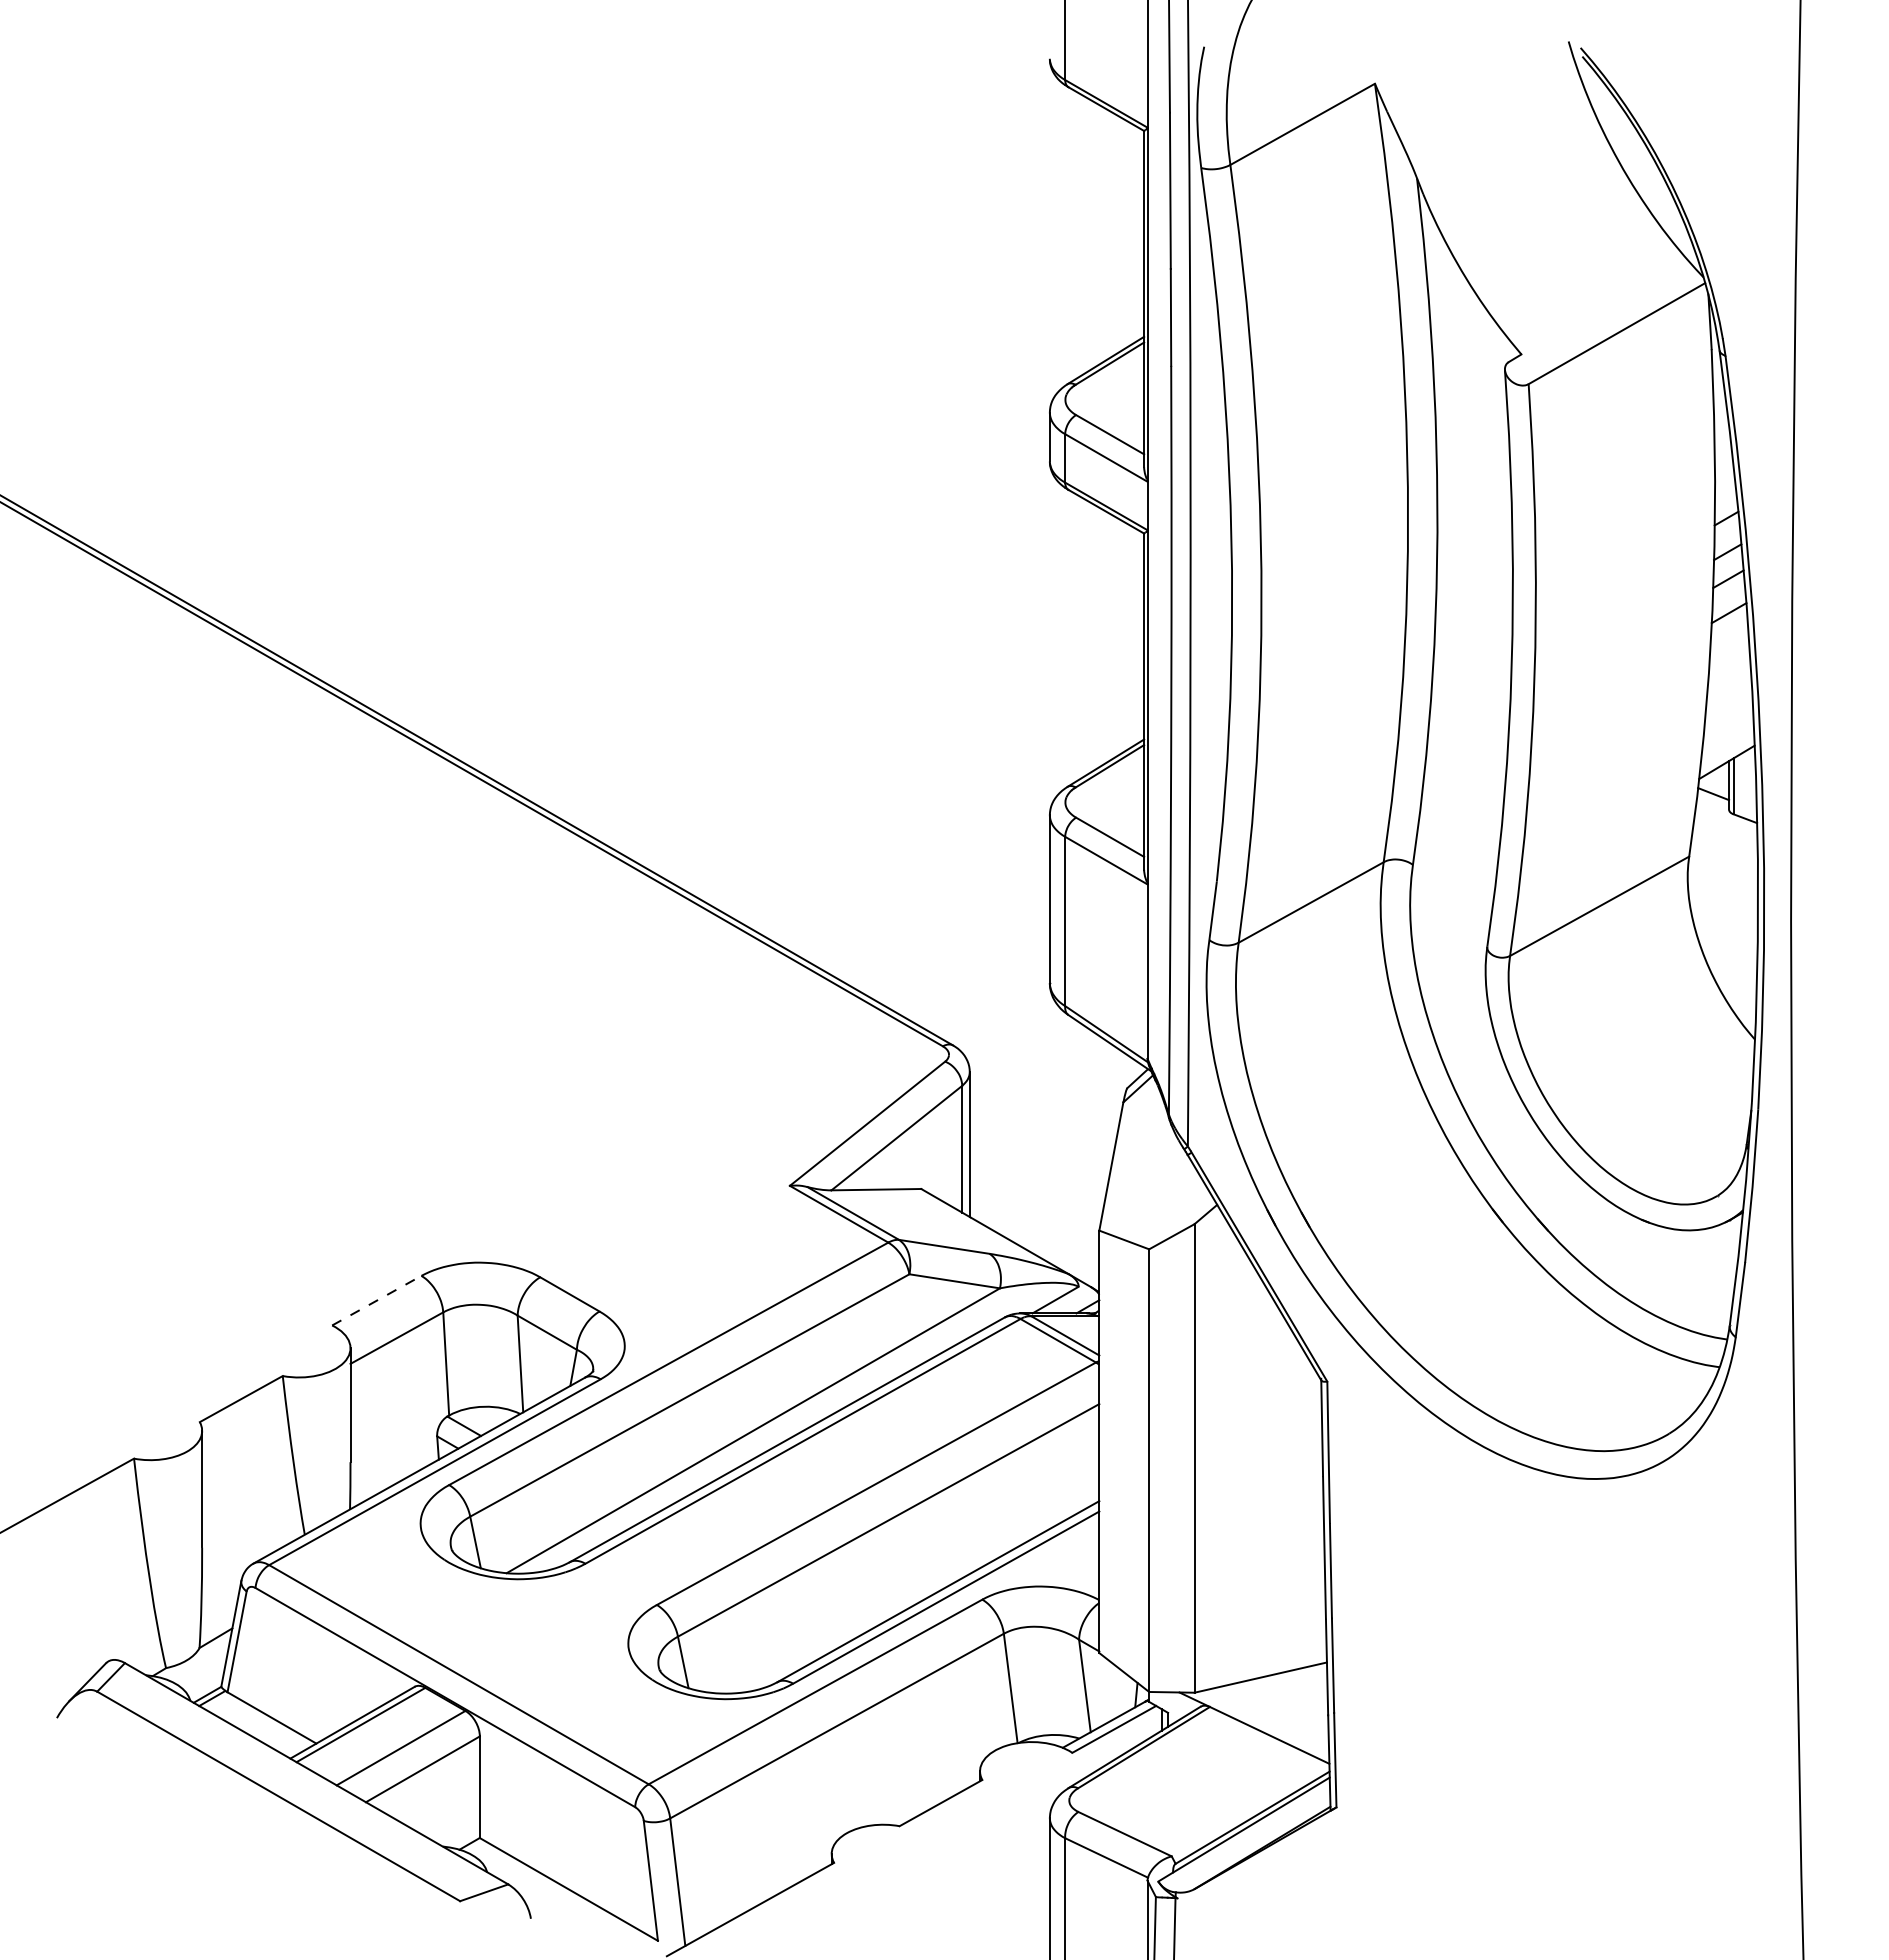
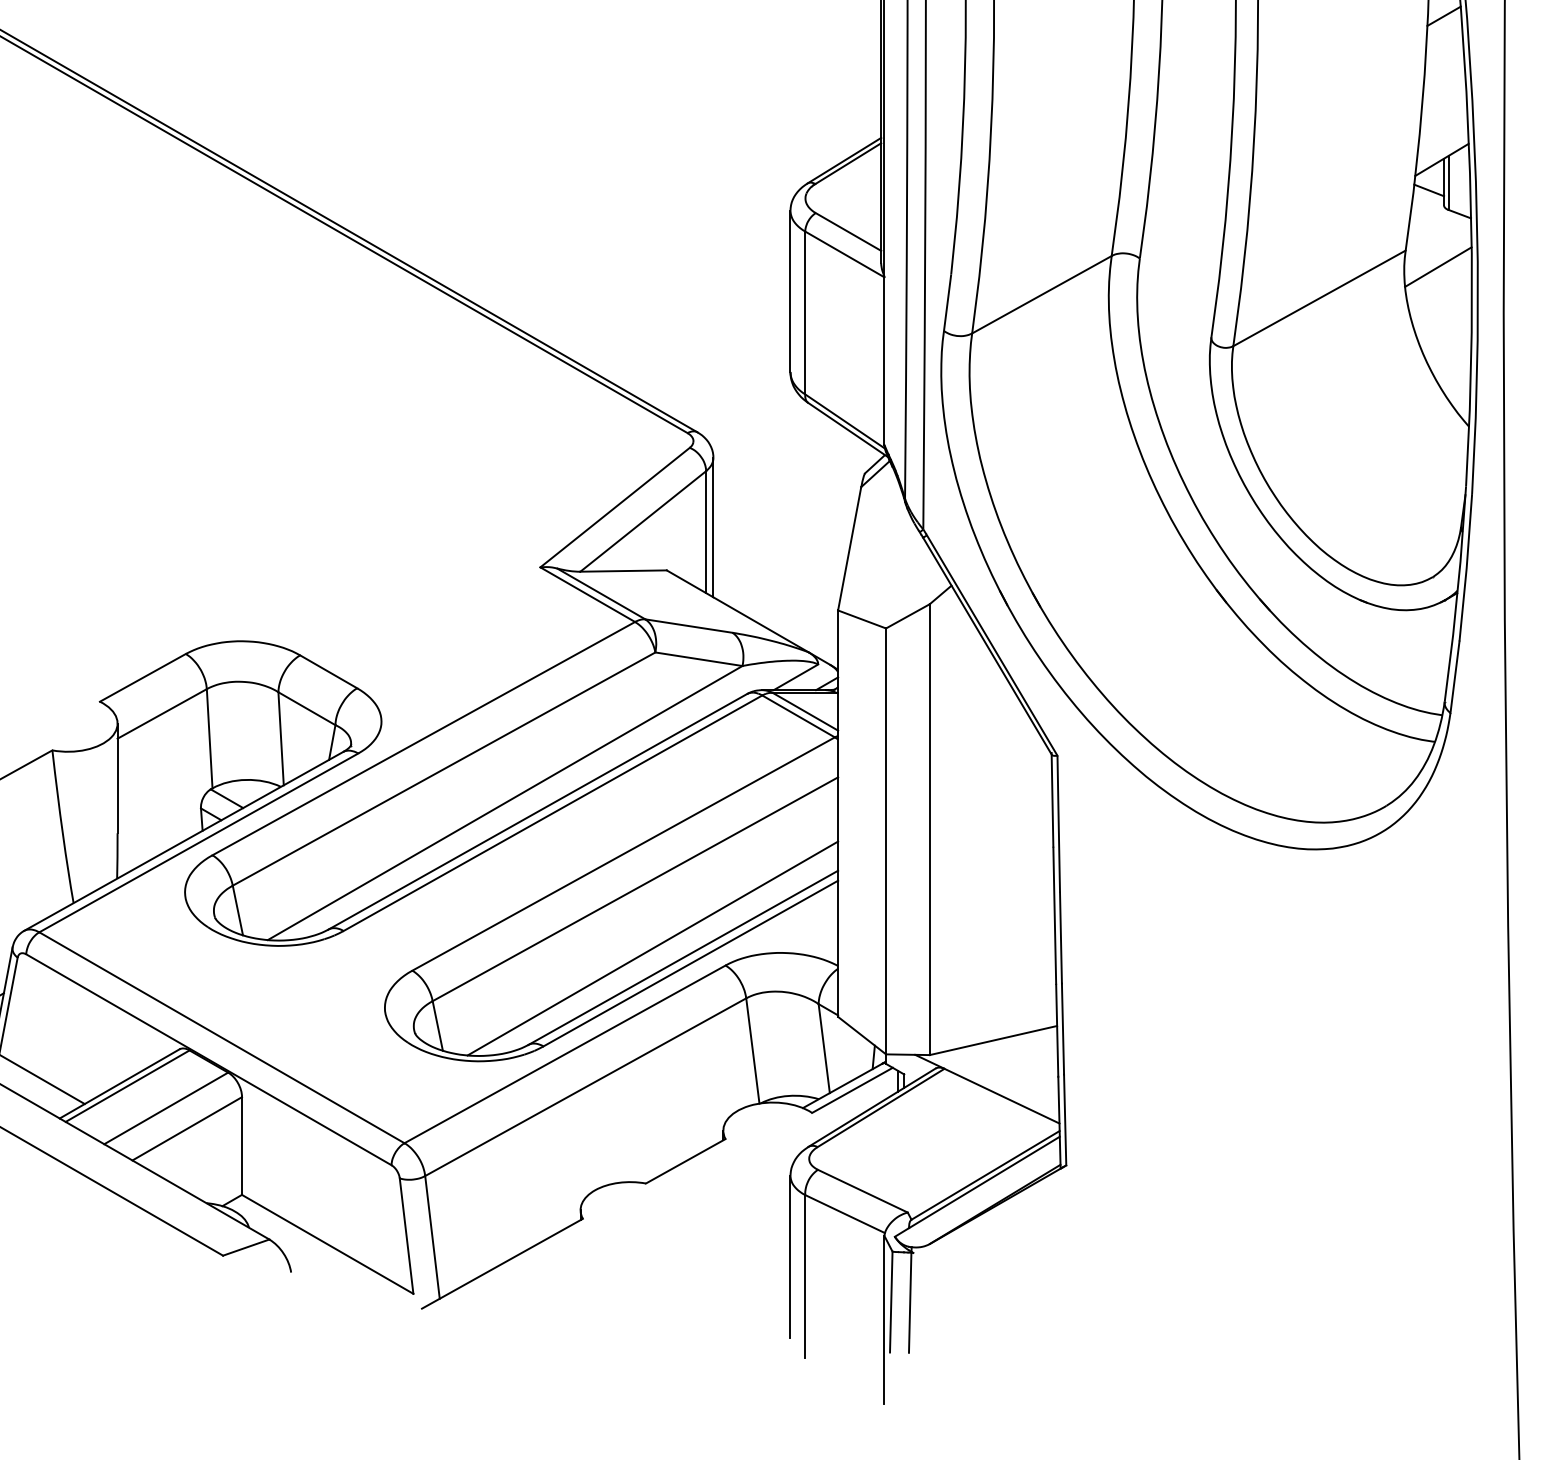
line: (1722, 873) -> (1437, 266), added
line: (377, 1300) -> (143, 677), dashed -> solid
line: (906, 1581) -> (652, 948), added

